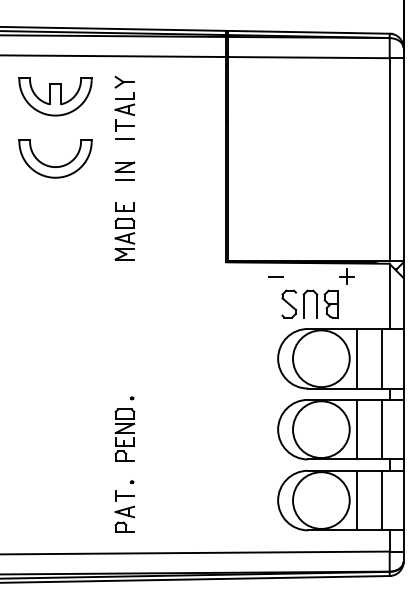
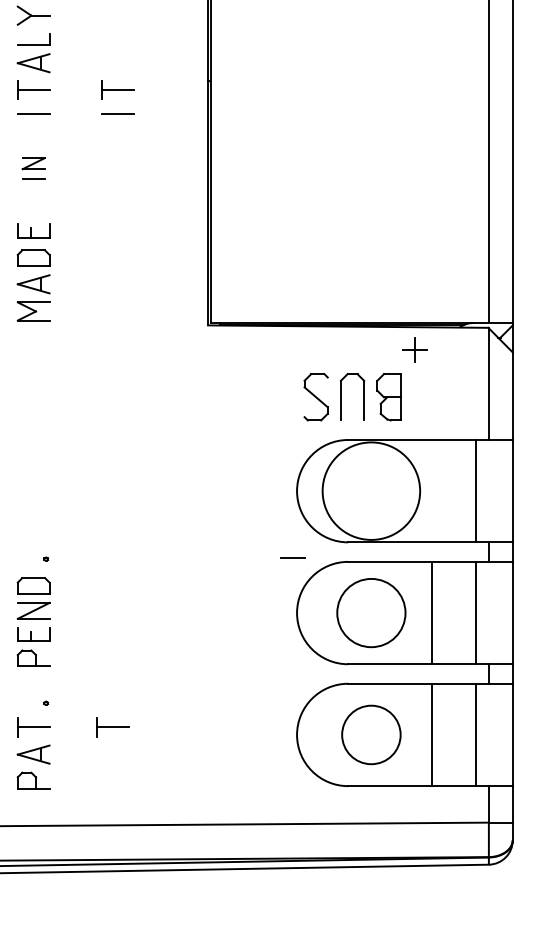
part: (173, 129) -> (117, 97), added
part: (124, 170) -> (32, 167), size x0.7
line: (275, 276) -> (292, 557), moved
line: (356, 358) -> (431, 490), removed
circle: (321, 429) -> (371, 612), size x0.7
part: (170, 495) -> (112, 726), added
circle: (321, 500) -> (371, 734), size x0.6

